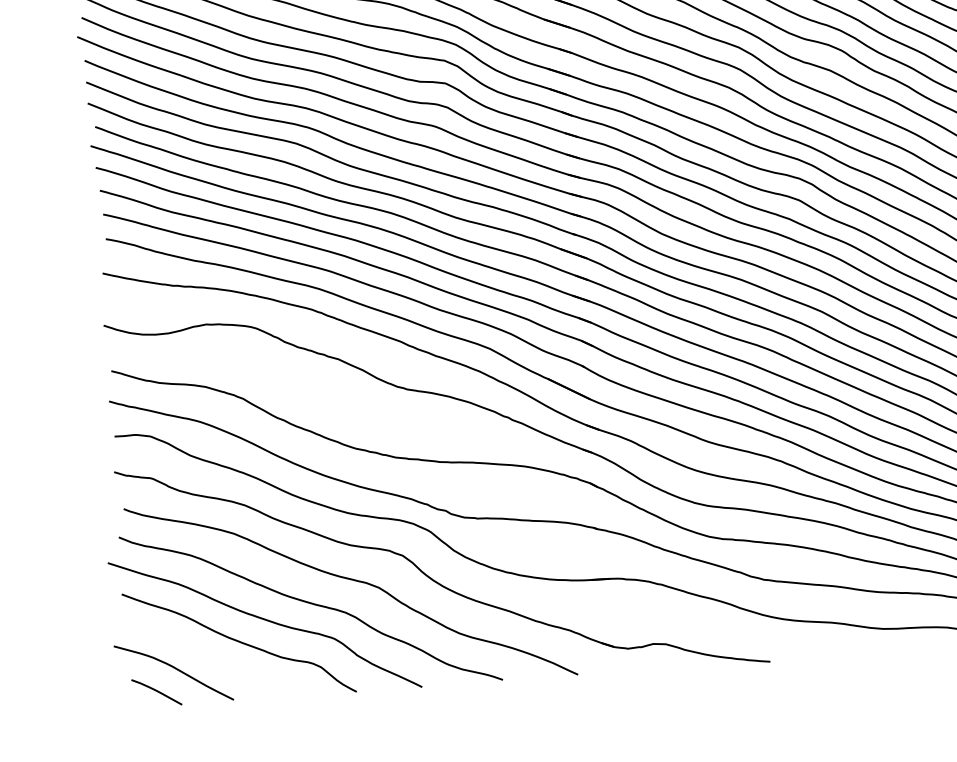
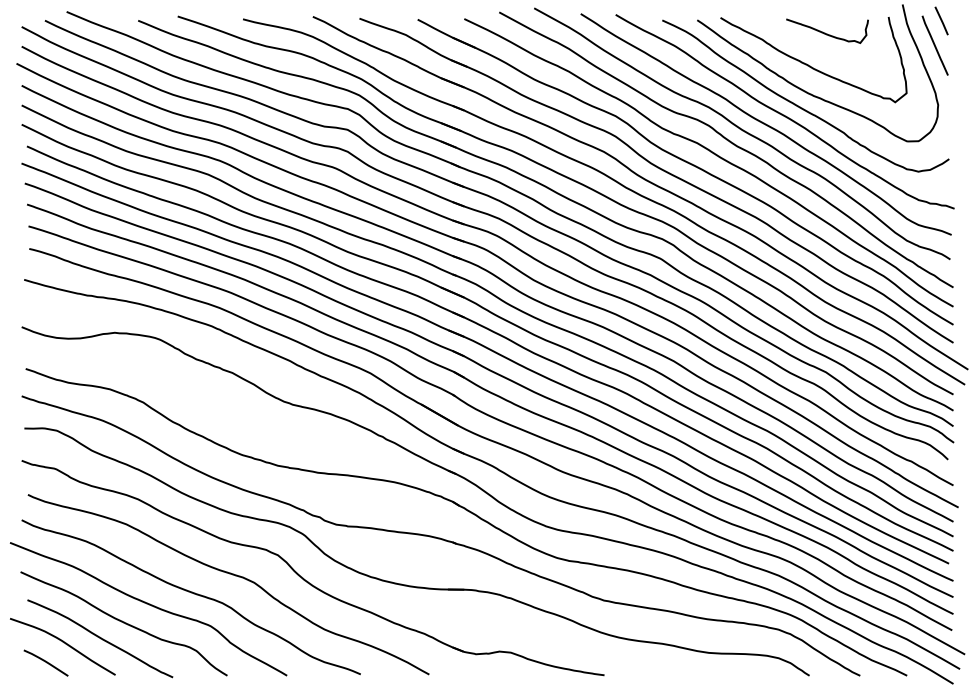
curve: (214, 660) -> (100, 638), added

